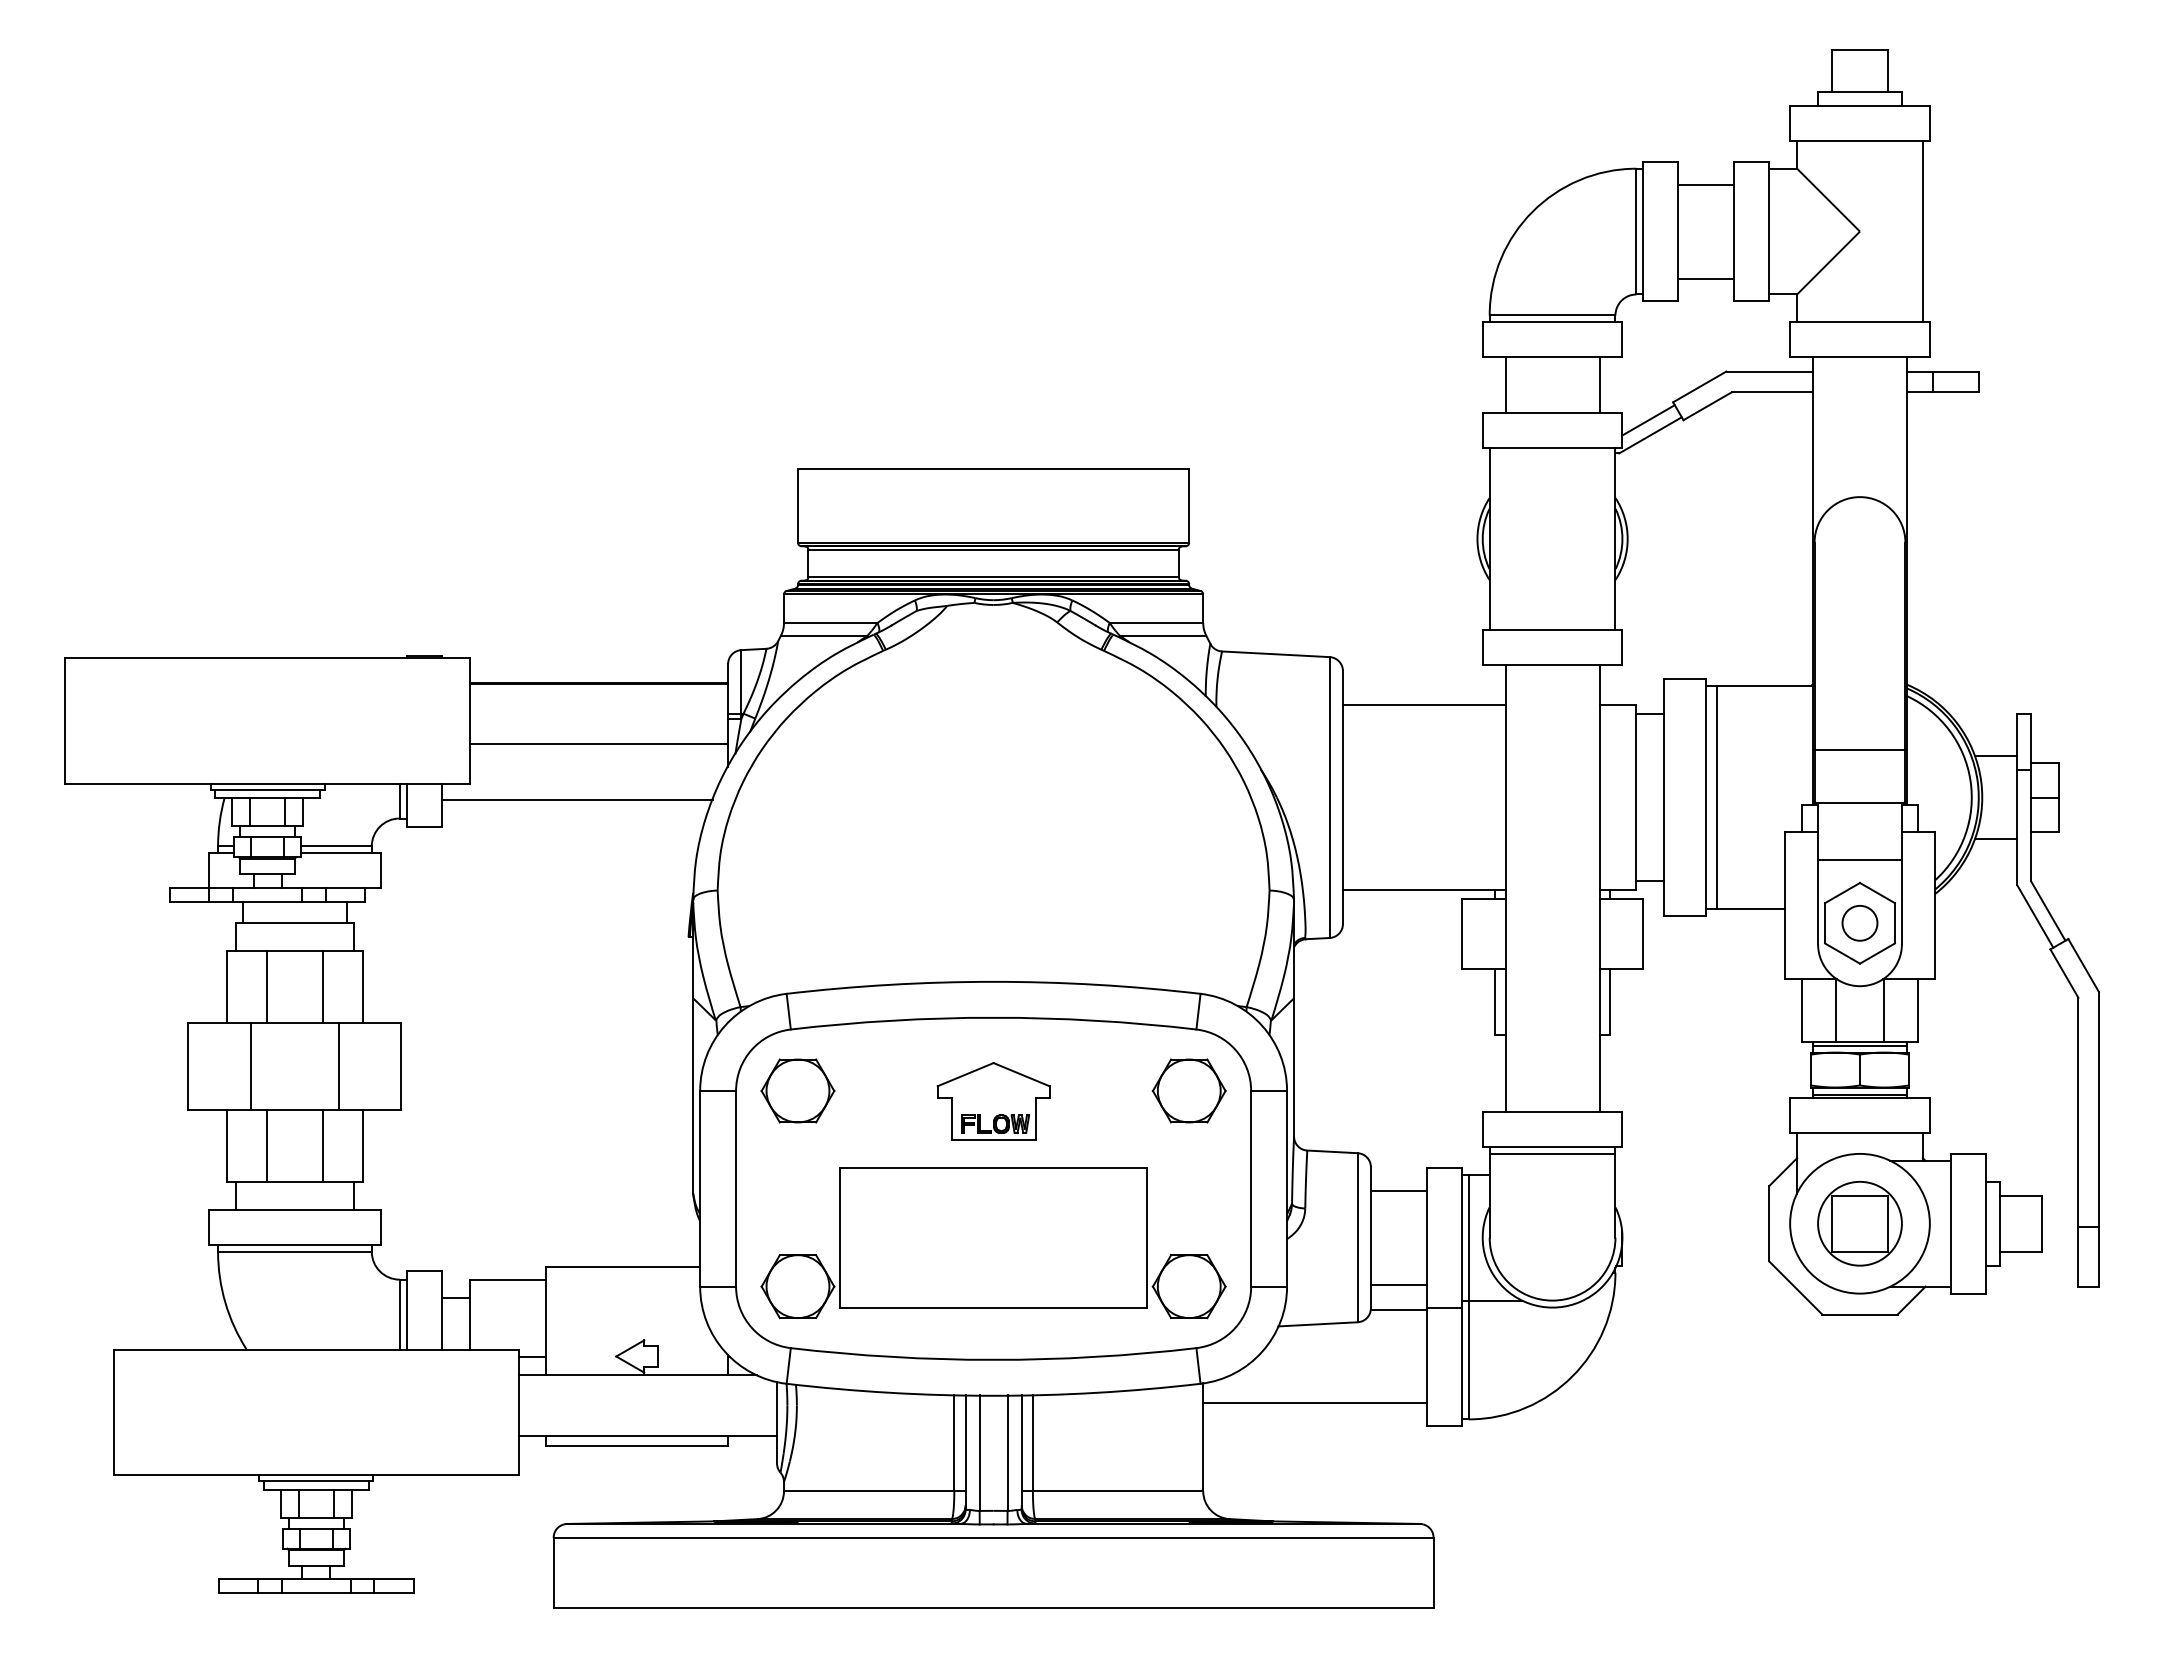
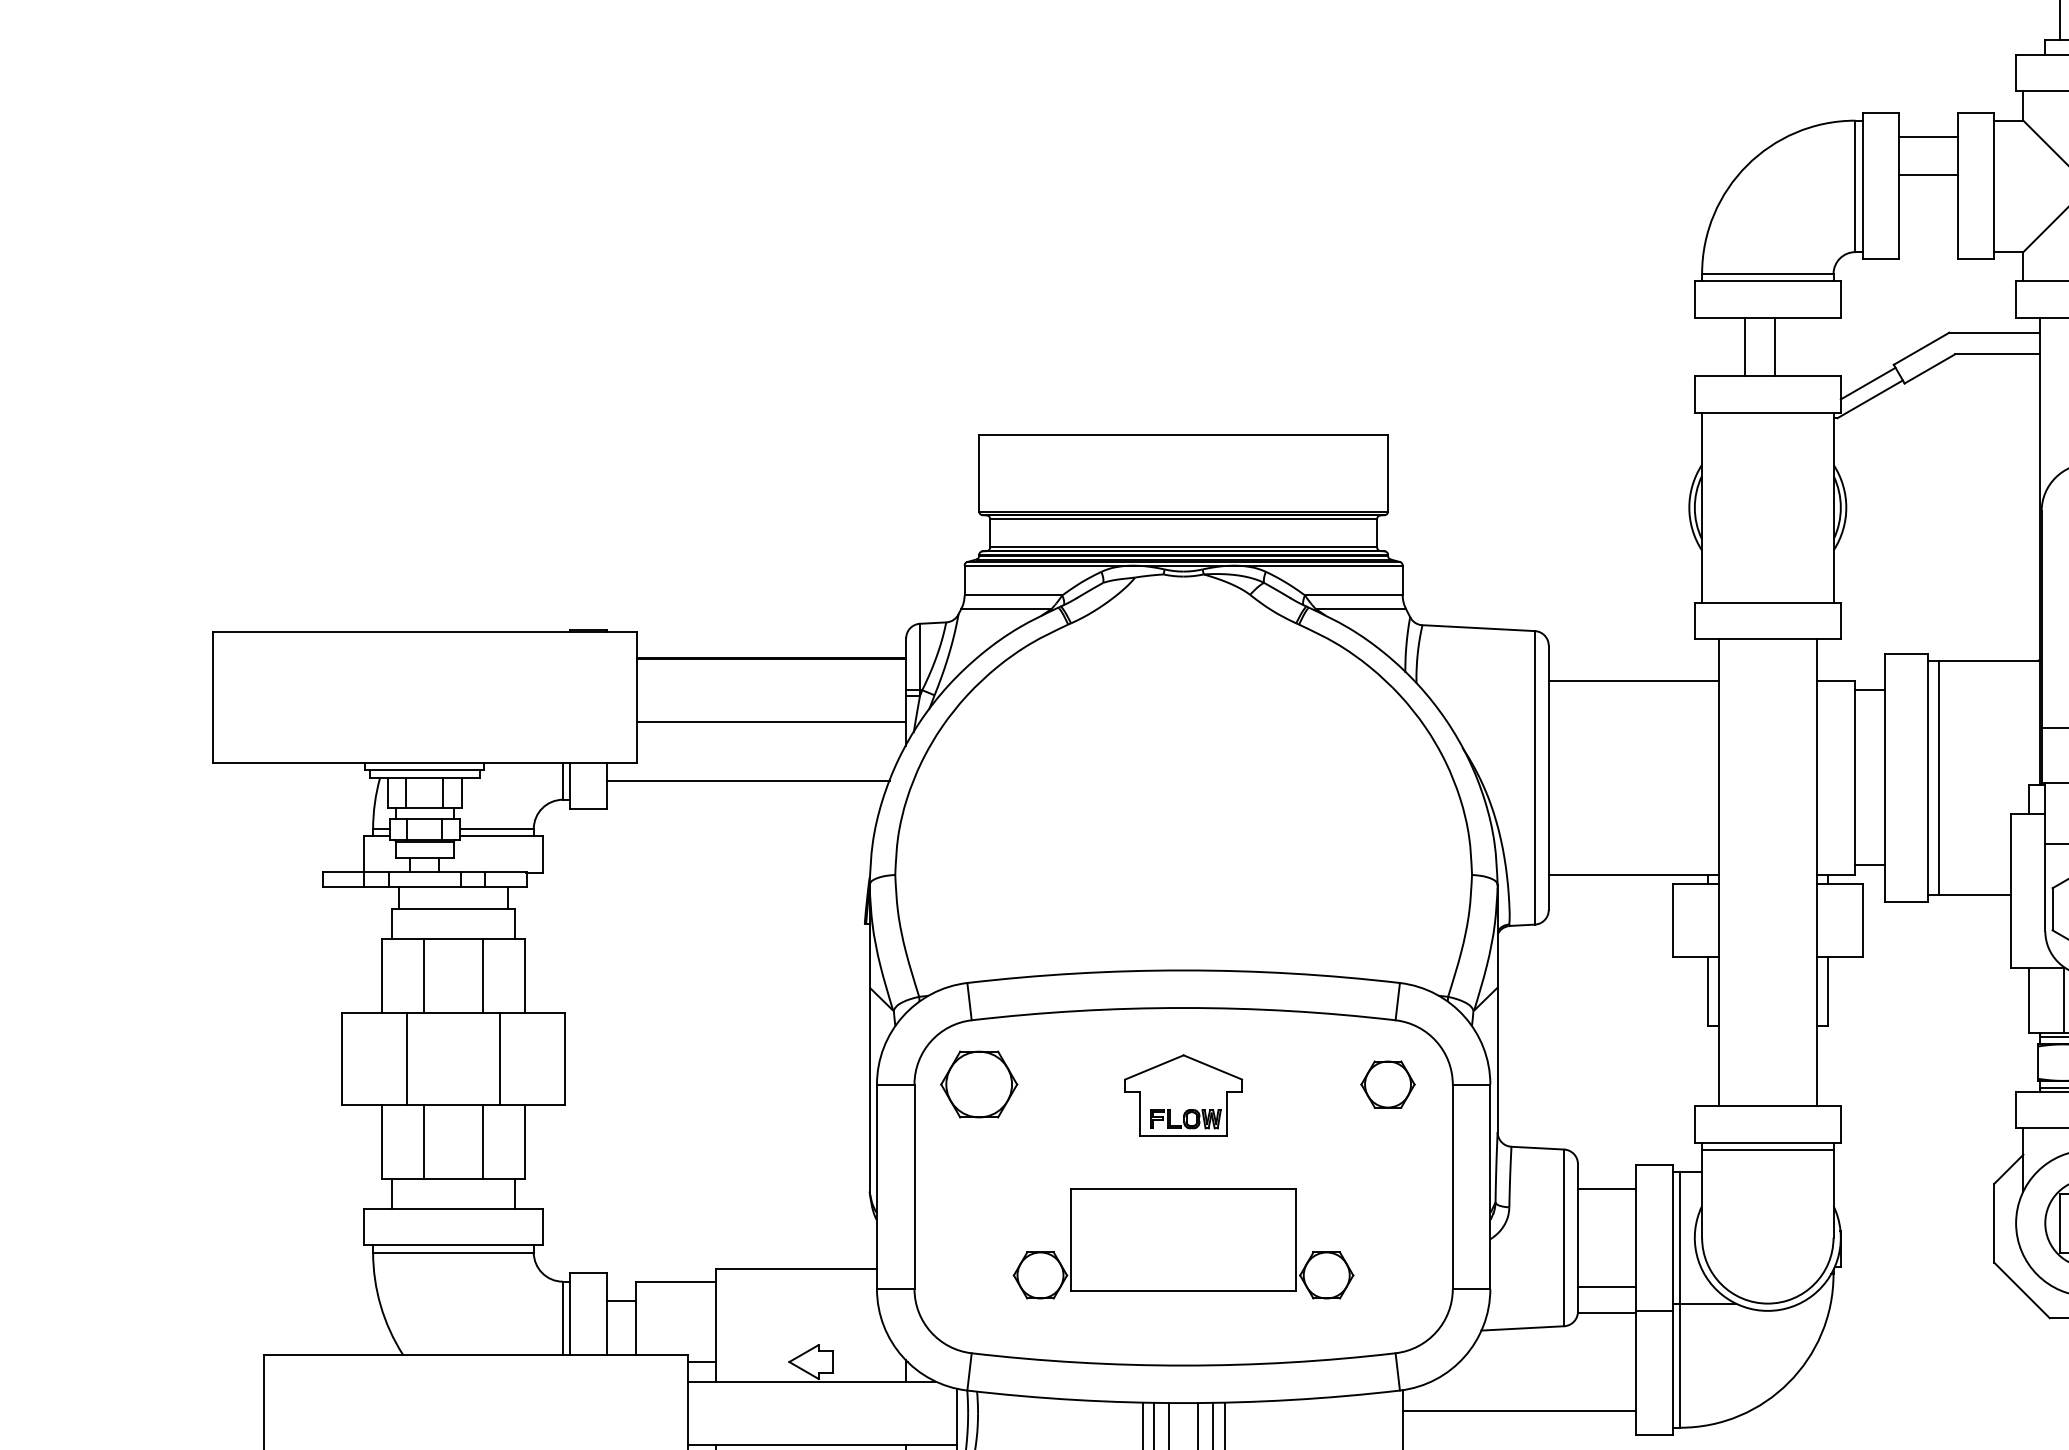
line: (1706, 278) -> (1928, 174), moved
line: (1505, 385) -> (1775, 347), moved
line: (1599, 385) -> (1744, 347), moved
part: (1188, 1090) -> (1387, 1084), size x0.7
part: (993, 1243) -> (1183, 1243), size x0.7

